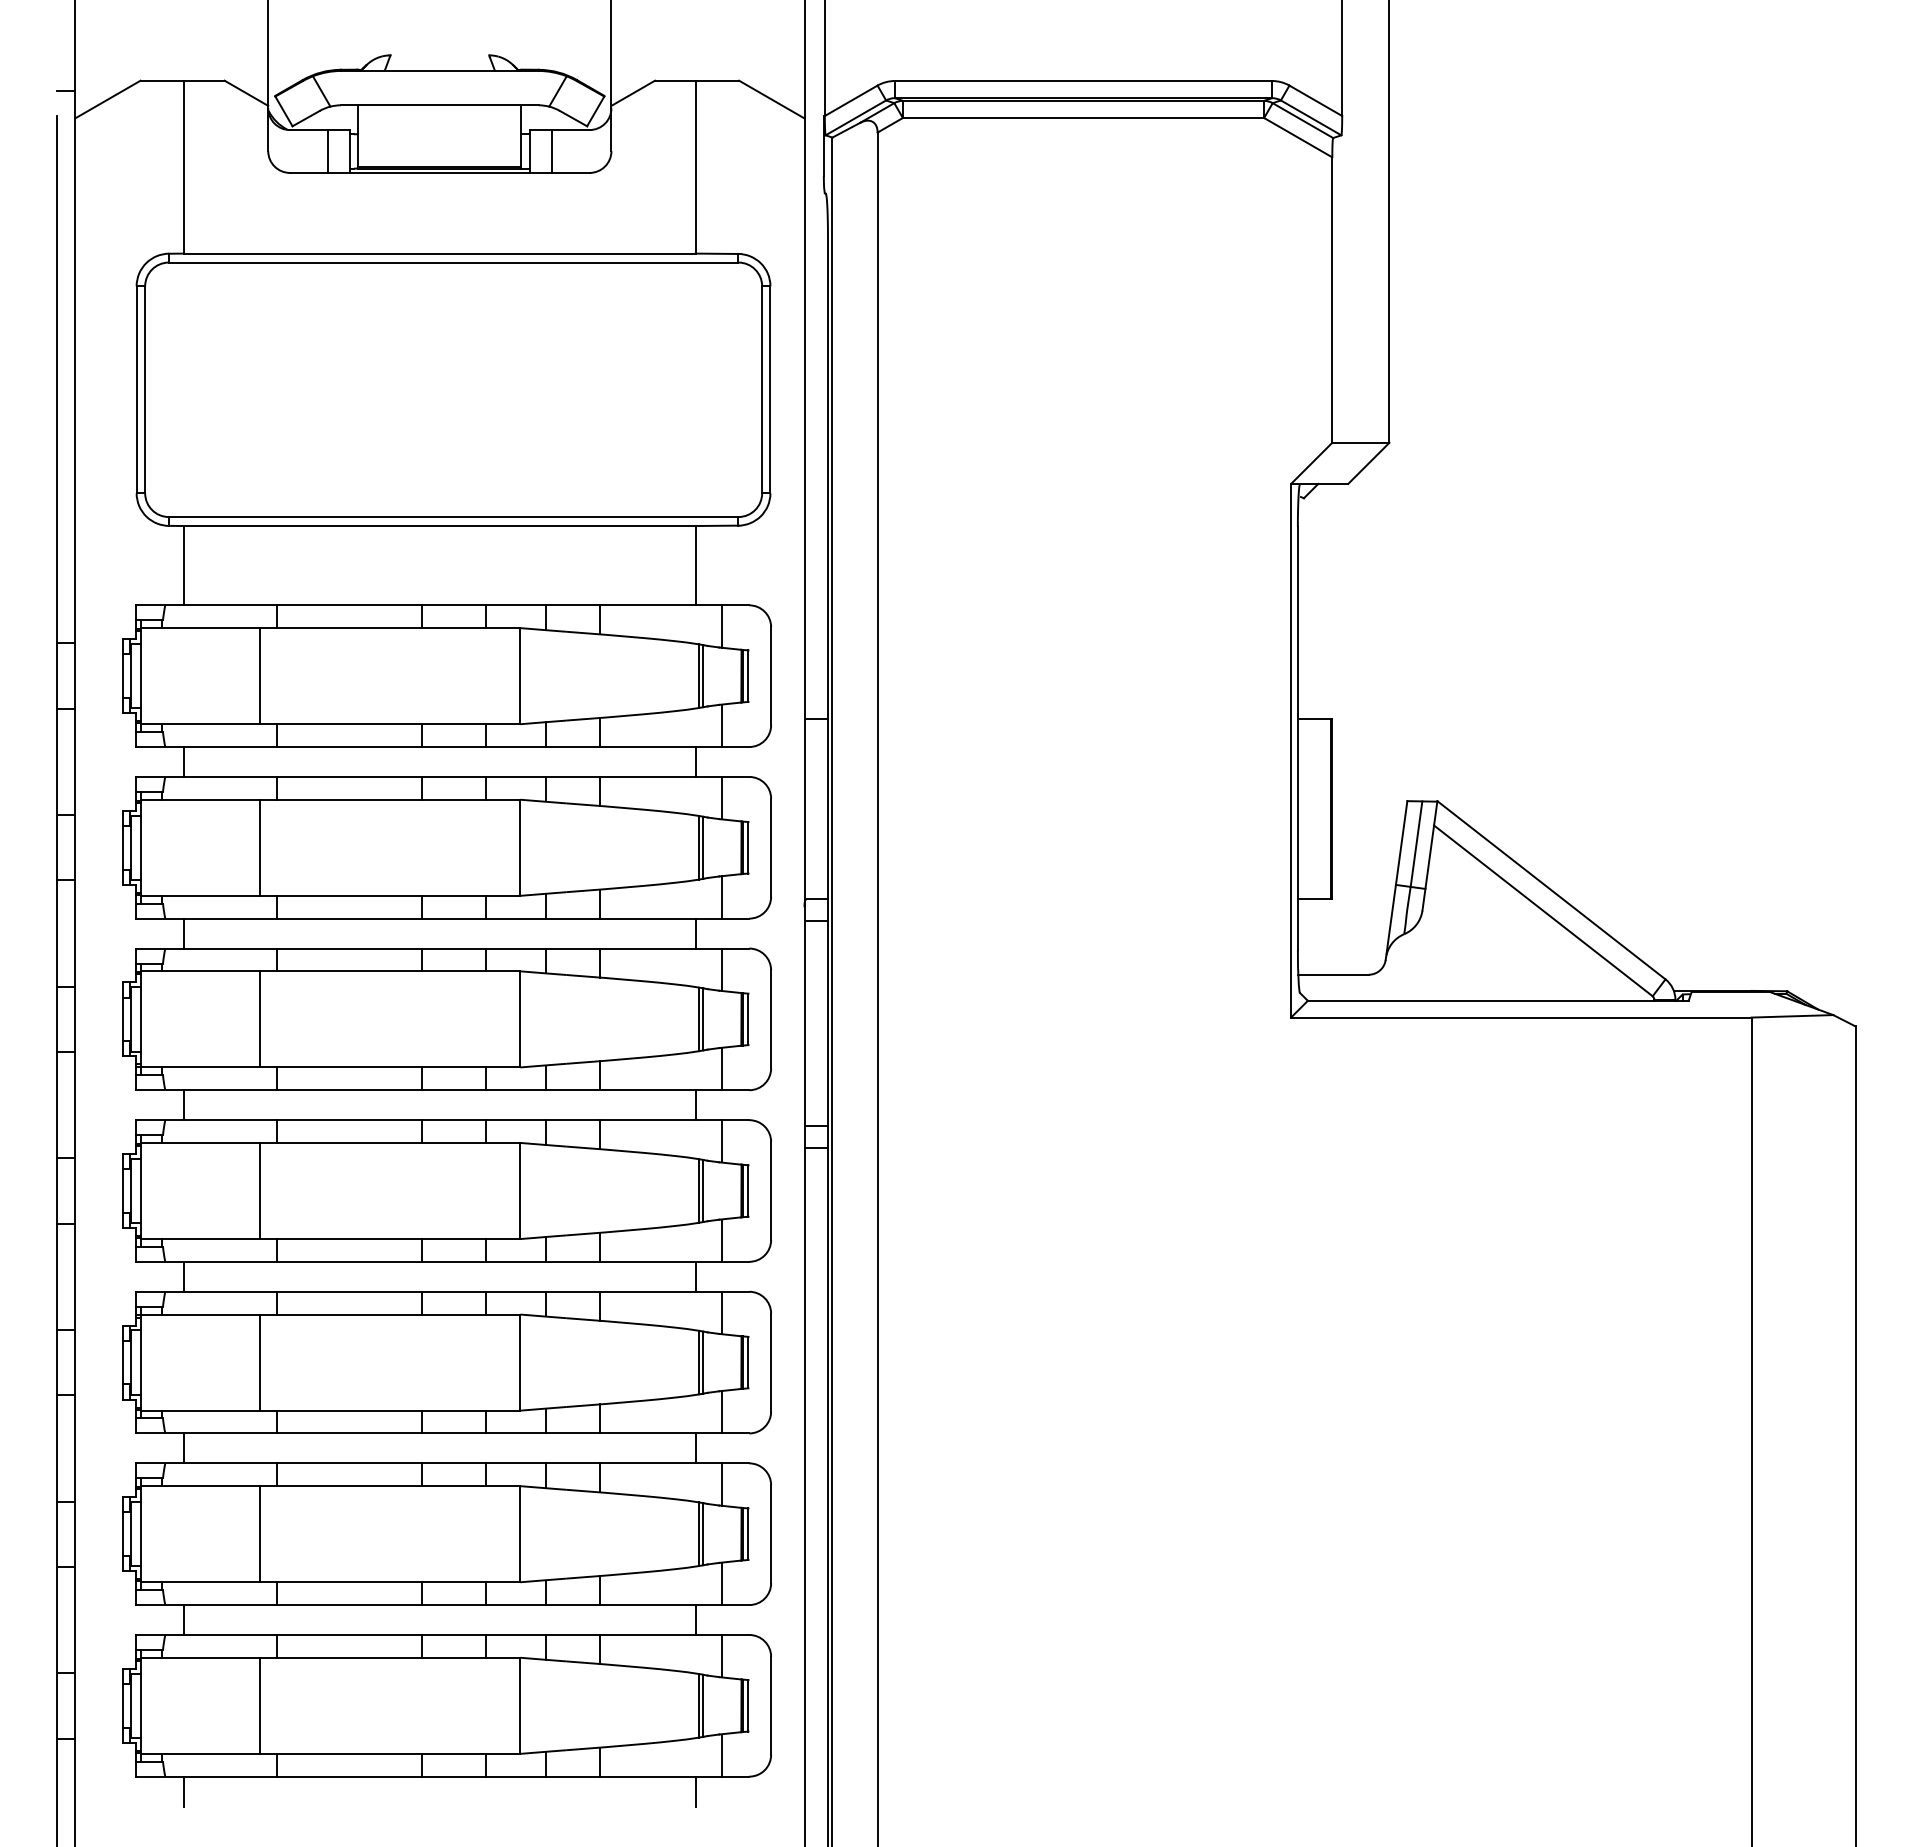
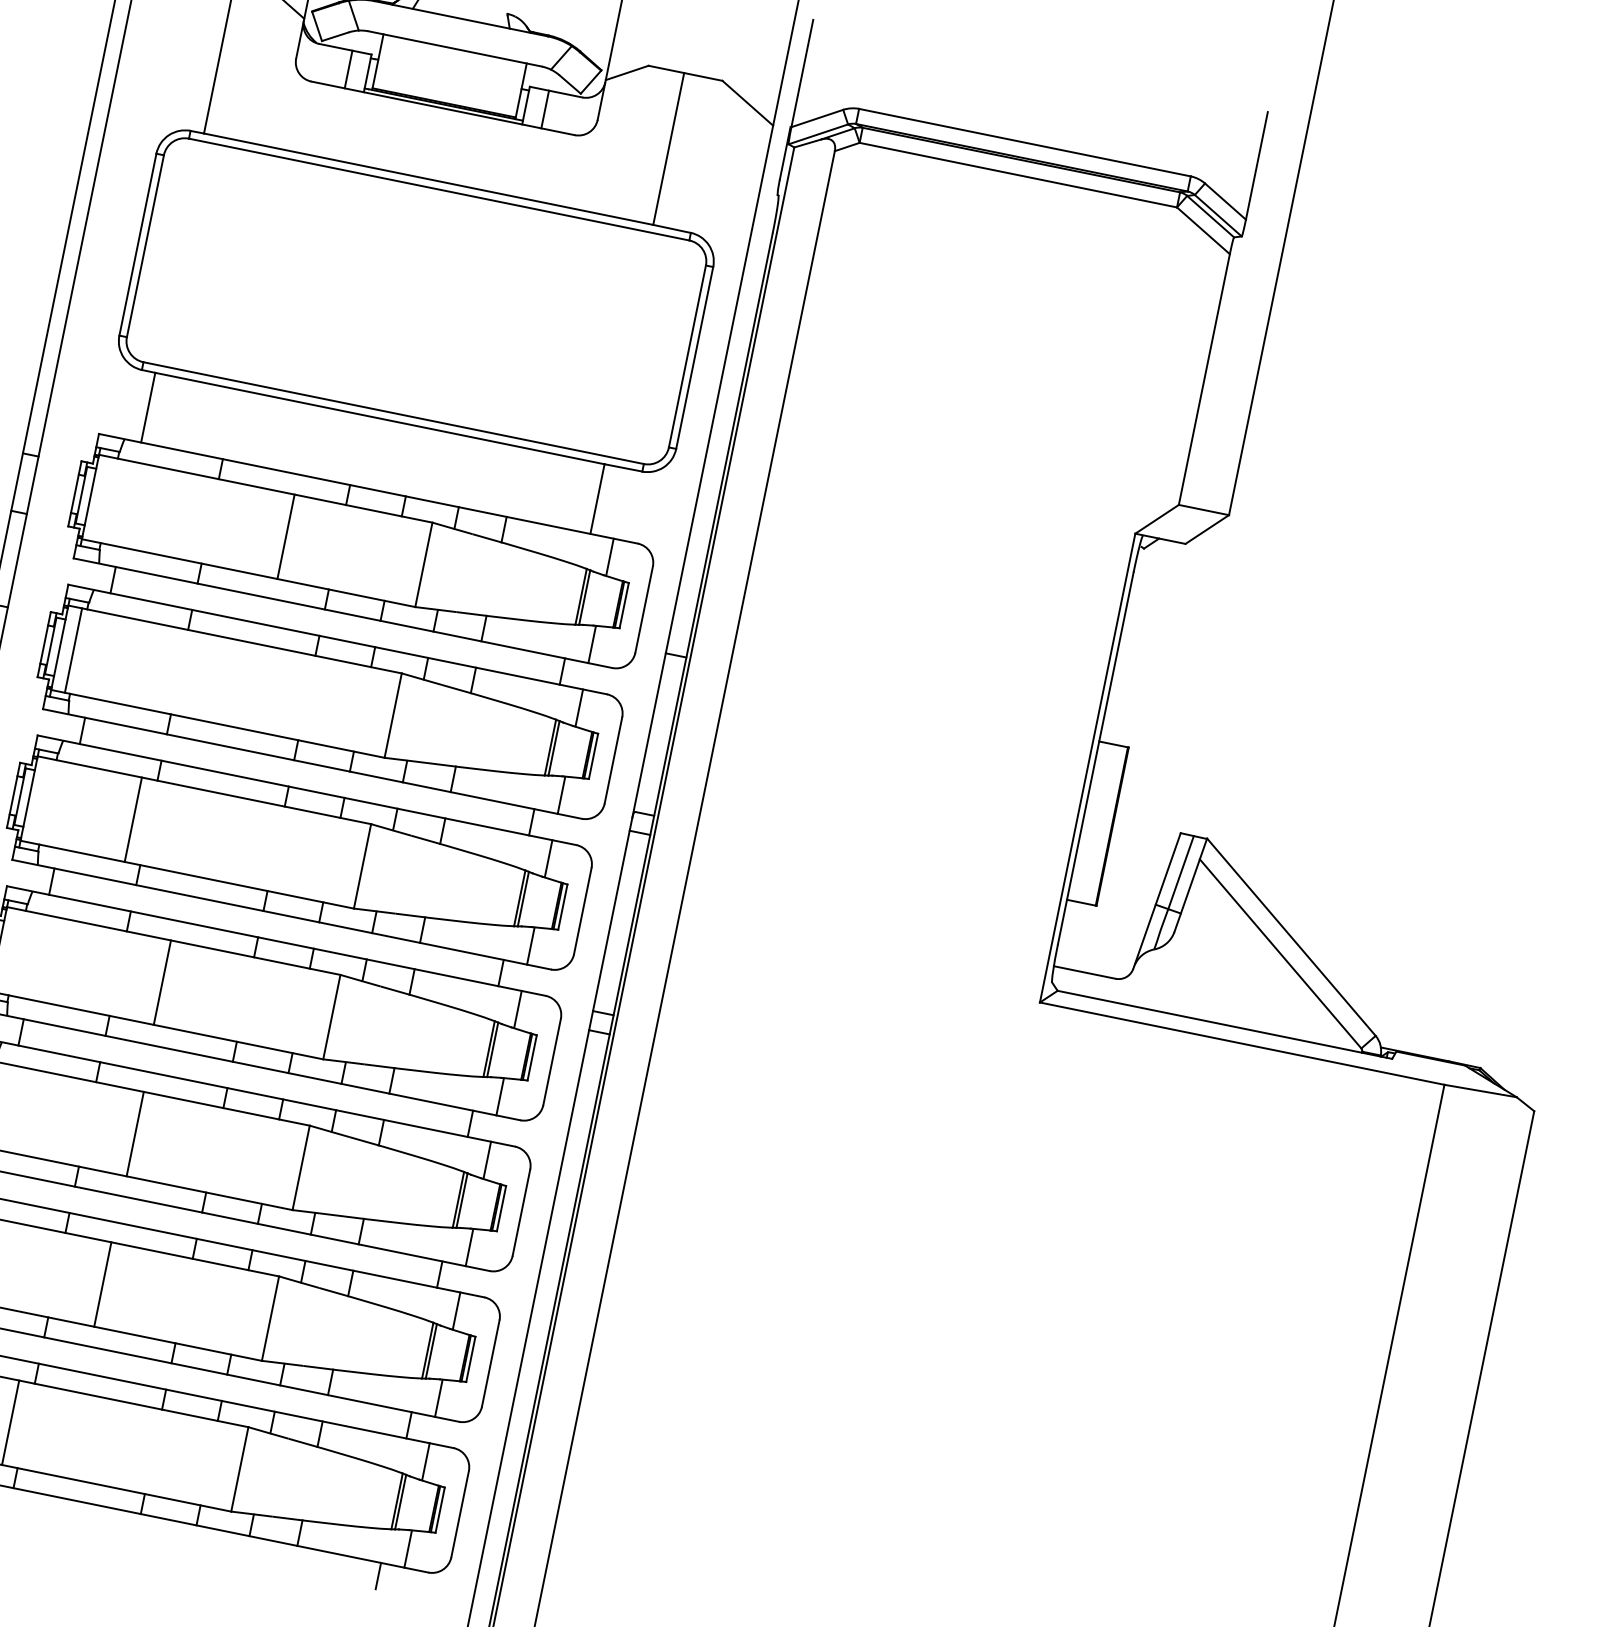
line: (259, 676) -> (285, 537), moved
line: (259, 847) -> (73, 650), moved
line: (259, 1190) -> (162, 982), moved
line: (259, 1362) -> (135, 1134), moved
line: (259, 1534) -> (102, 1284), moved

